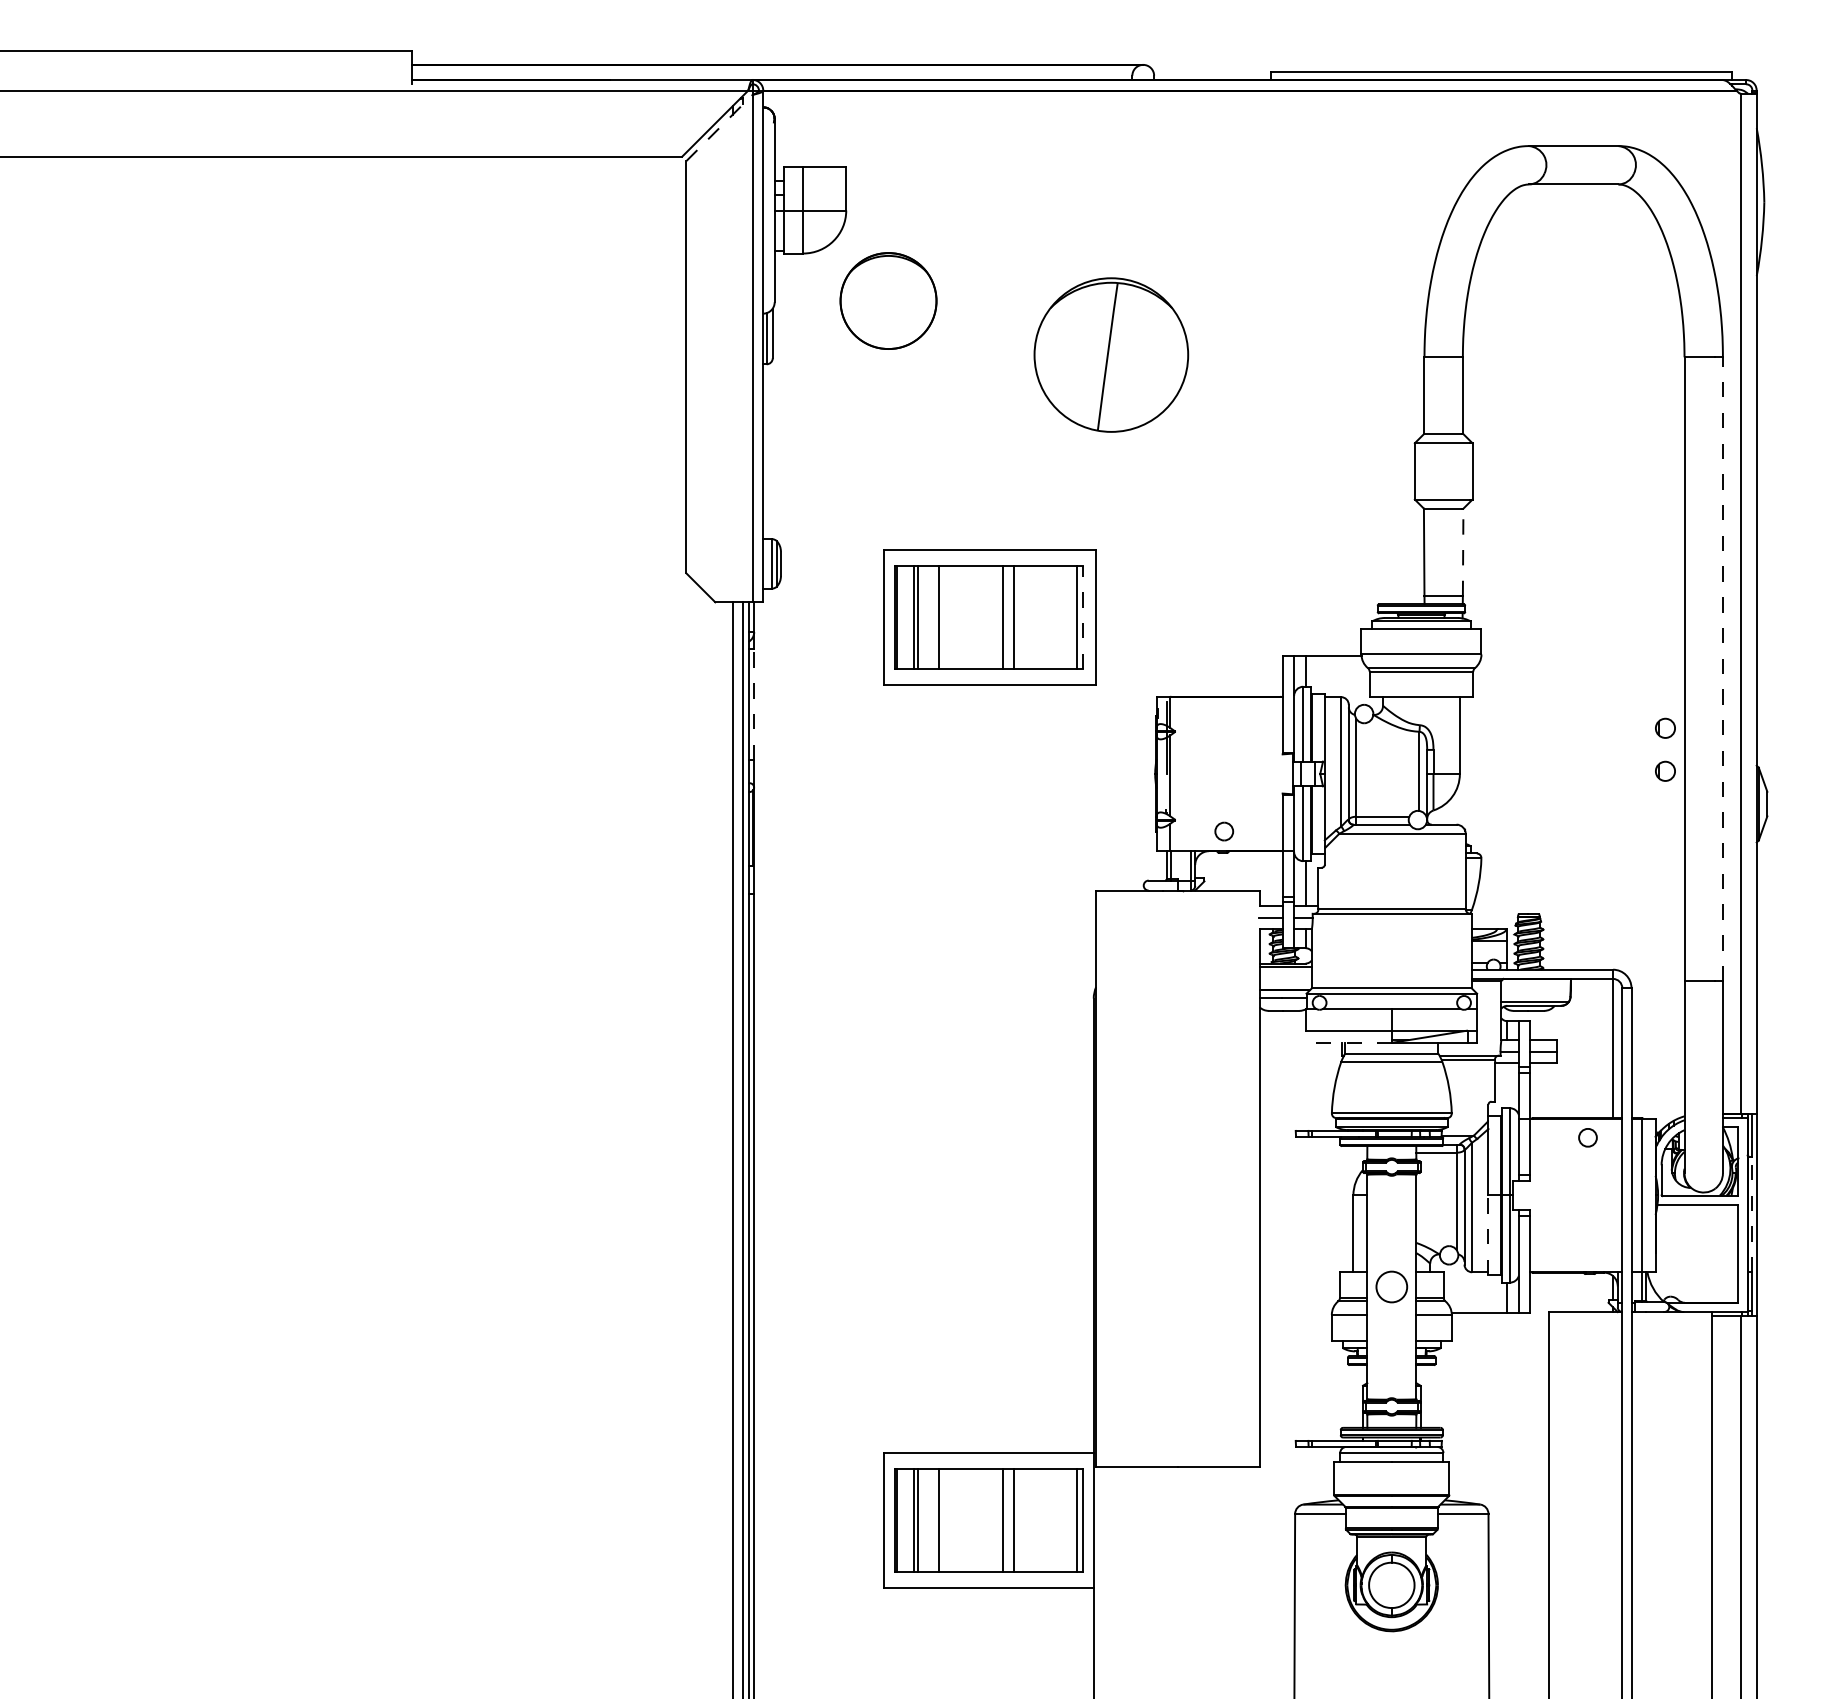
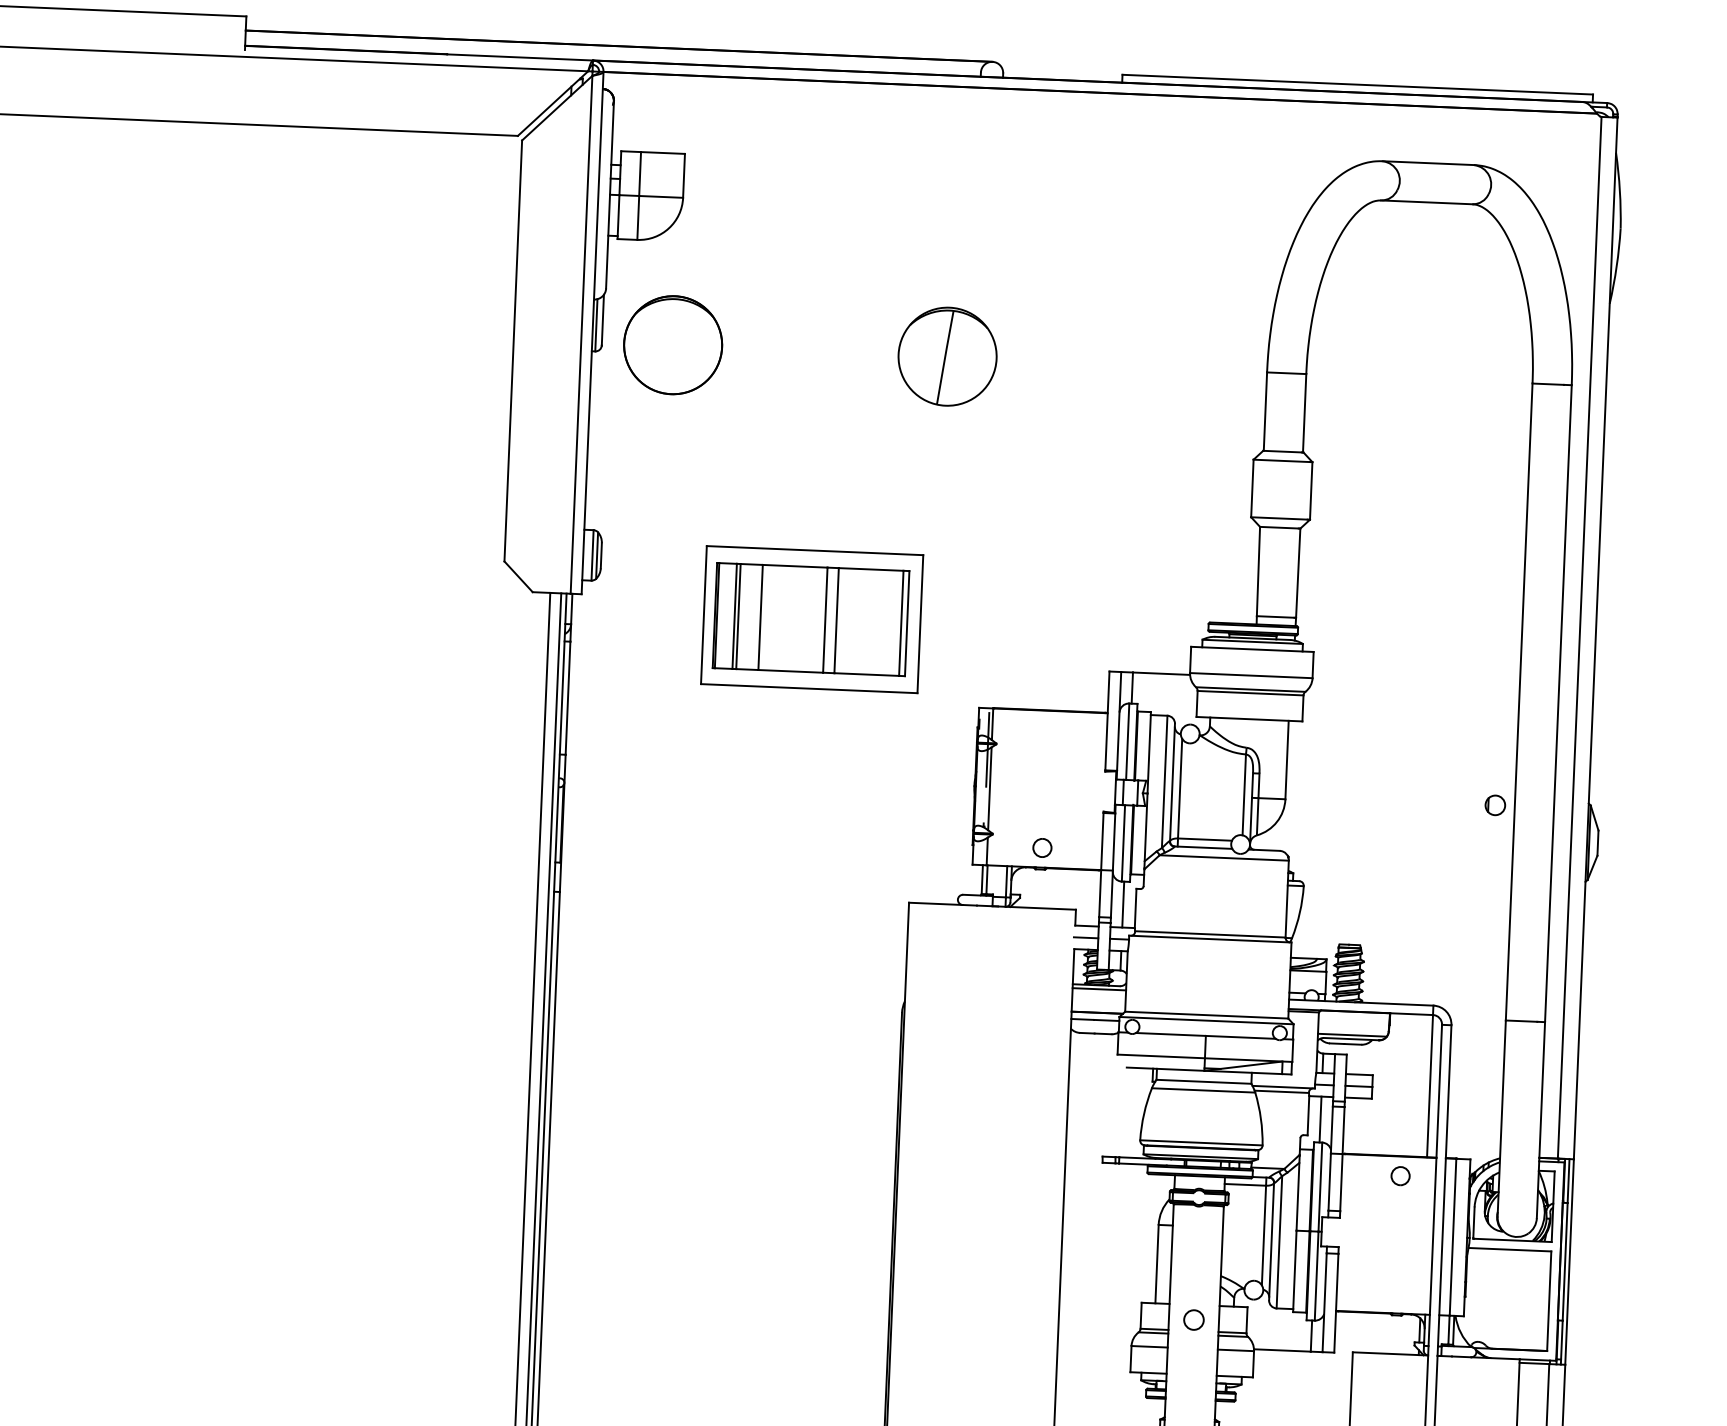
line: (719, 128) -> (557, 108), dashed -> solid
part: (888, 300) -> (673, 344), moved
part: (1111, 354) -> (947, 356), size x0.62
line: (1463, 552) -> (1298, 573), dashed -> solid
line: (1082, 617) -> (906, 623), dashed -> solid
line: (1722, 669) -> (1557, 703), dashed -> solid
line: (754, 704) -> (568, 698), dashed -> solid
part: (1665, 727) -> (1497, 760), removed
line: (1354, 1042) -> (1166, 1068), dashed -> solid
line: (1507, 1085) -> (1320, 1119), added
line: (1752, 1214) -> (1565, 1261), dashed -> solid
line: (1488, 1235) -> (1294, 1271), dashed -> solid
circle: (1391, 1286) -> (1193, 1319), size x0.62

